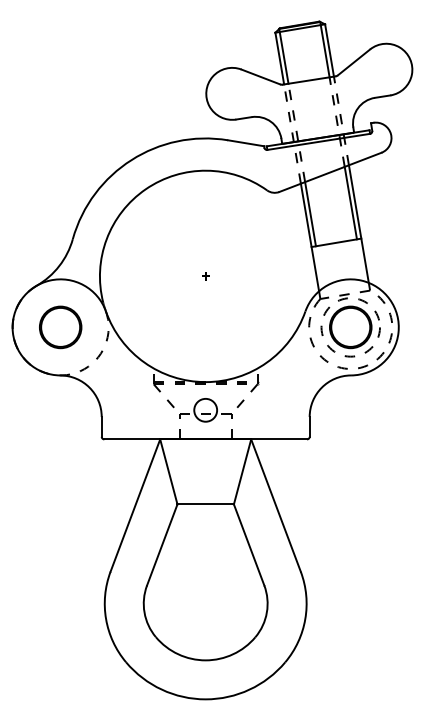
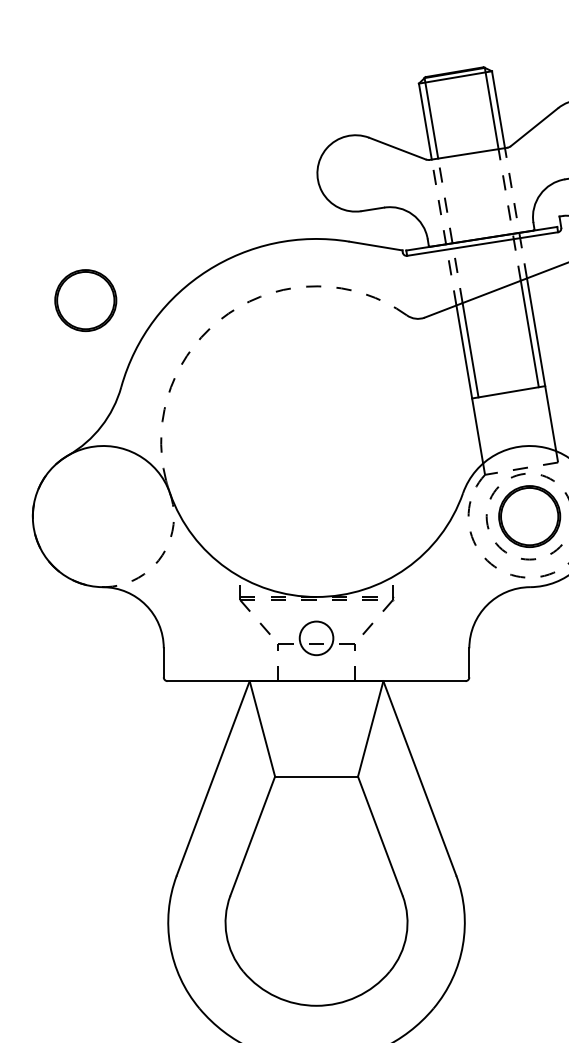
arc: (145, 189) -> (228, 313), solid -> dashed
part: (205, 276) -> (316, 441), removed
part: (60, 327) -> (85, 300), moved

